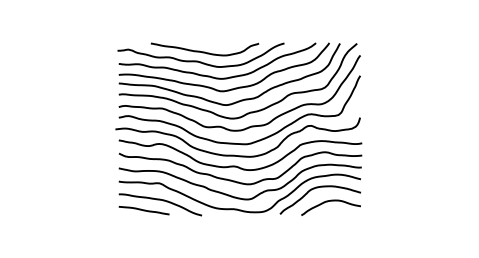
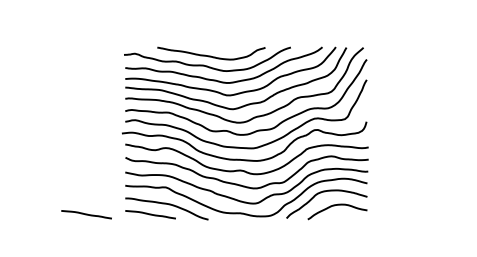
line: (79, 210) -> (85, 214), added

